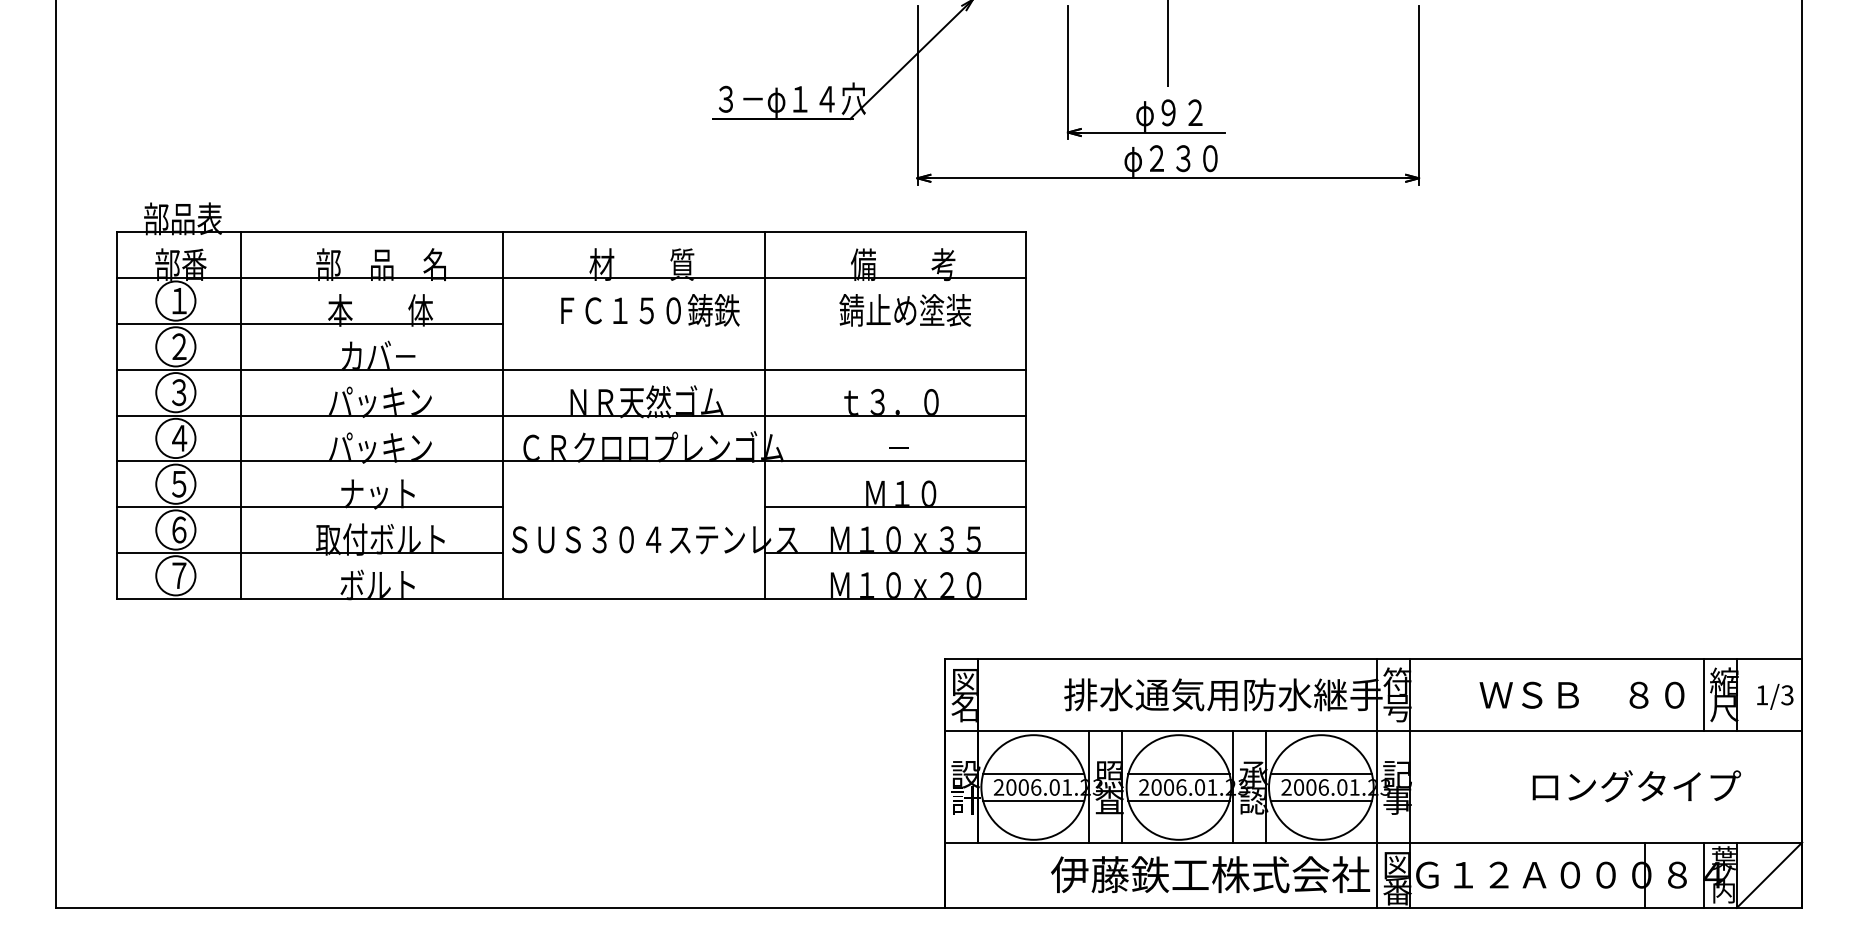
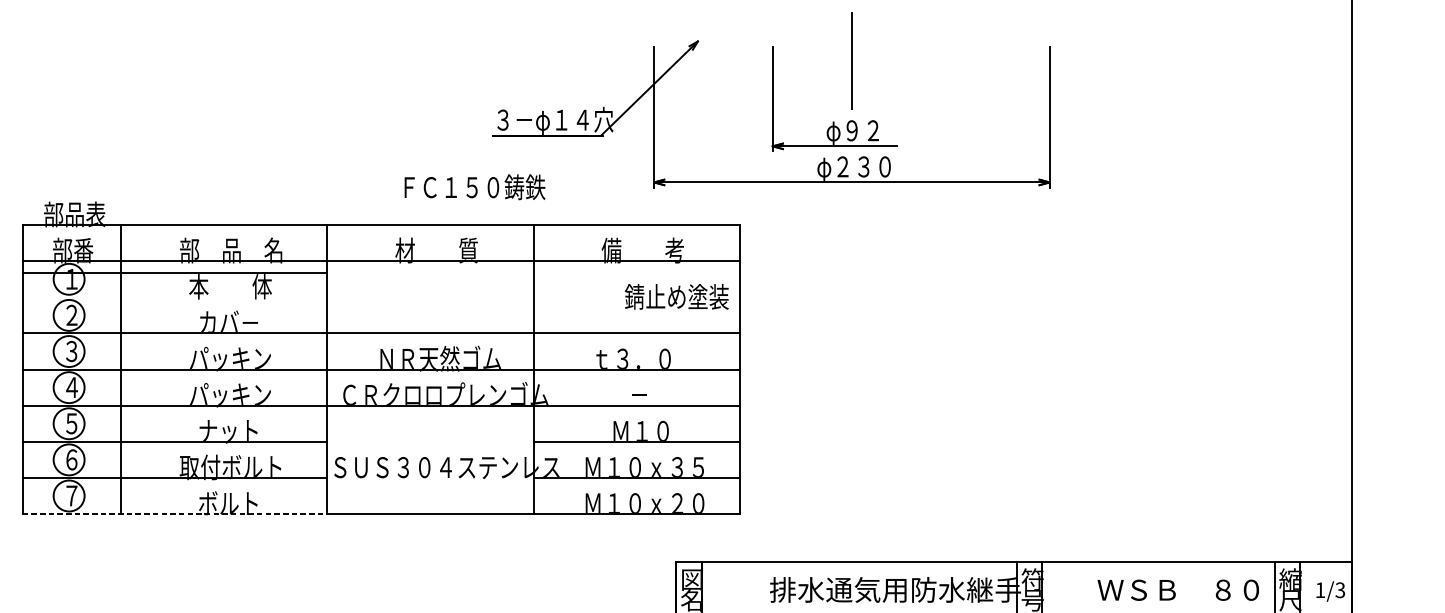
text: (650, 310) -> (475, 187), moved
text: (904, 310) -> (676, 296), moved
line: (309, 323) -> (174, 272), moved
line: (309, 598) -> (174, 513), solid -> dashed

